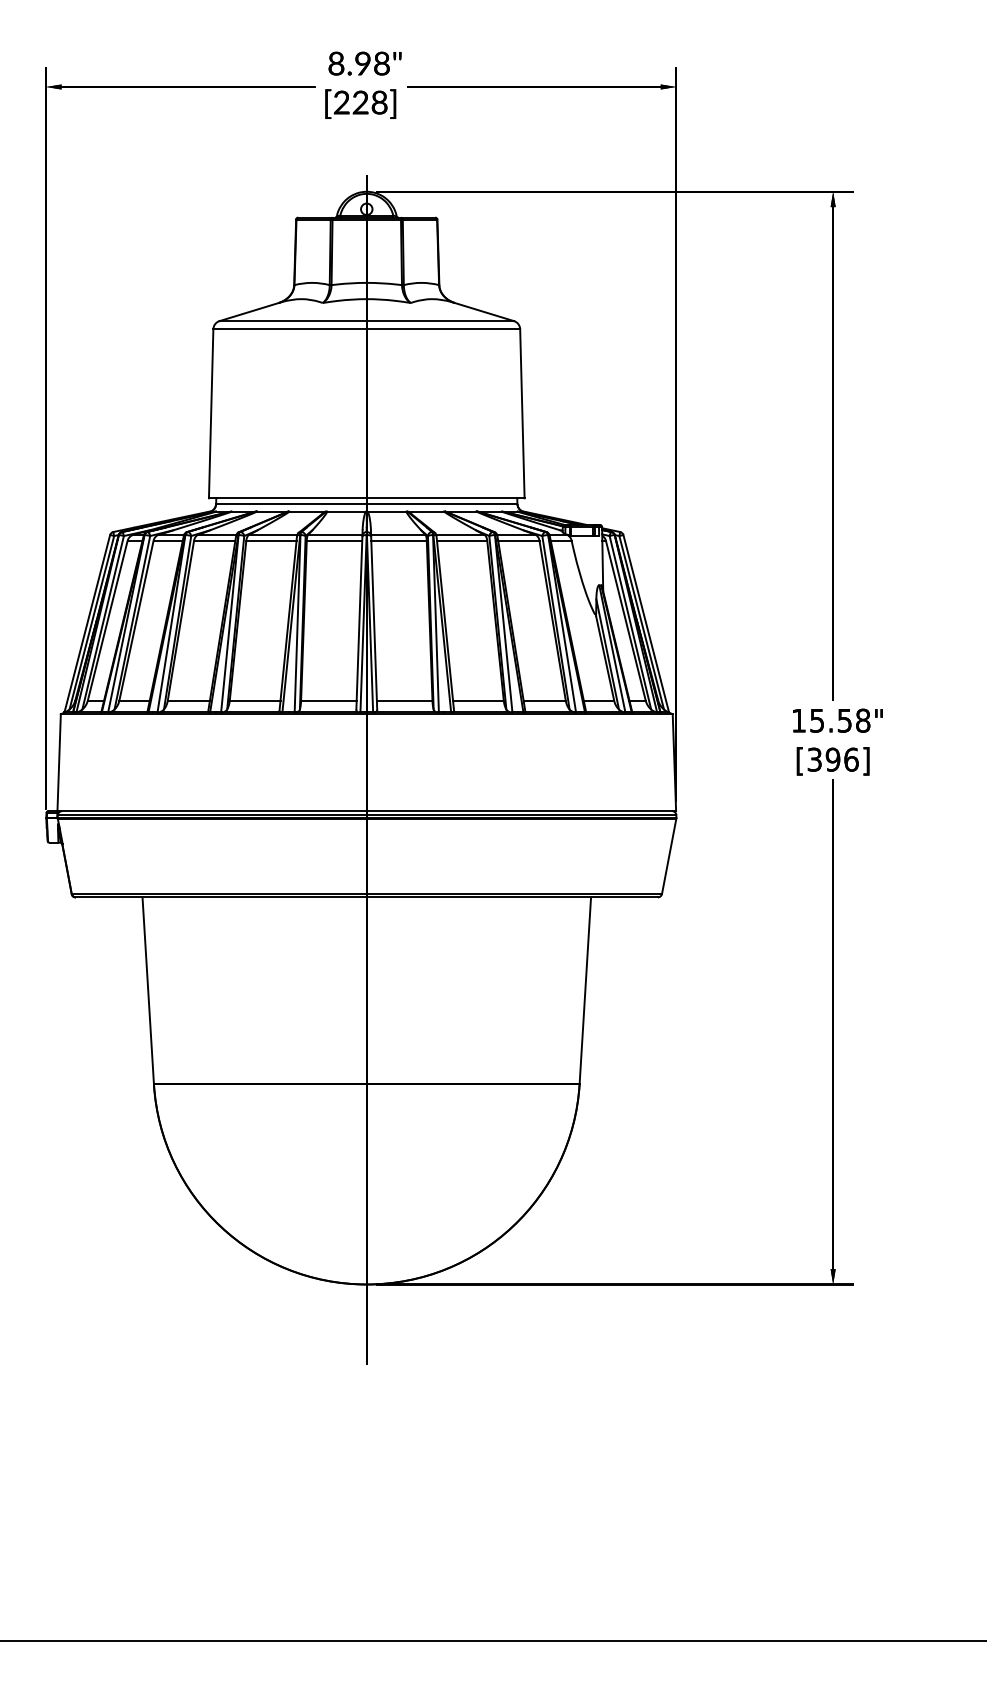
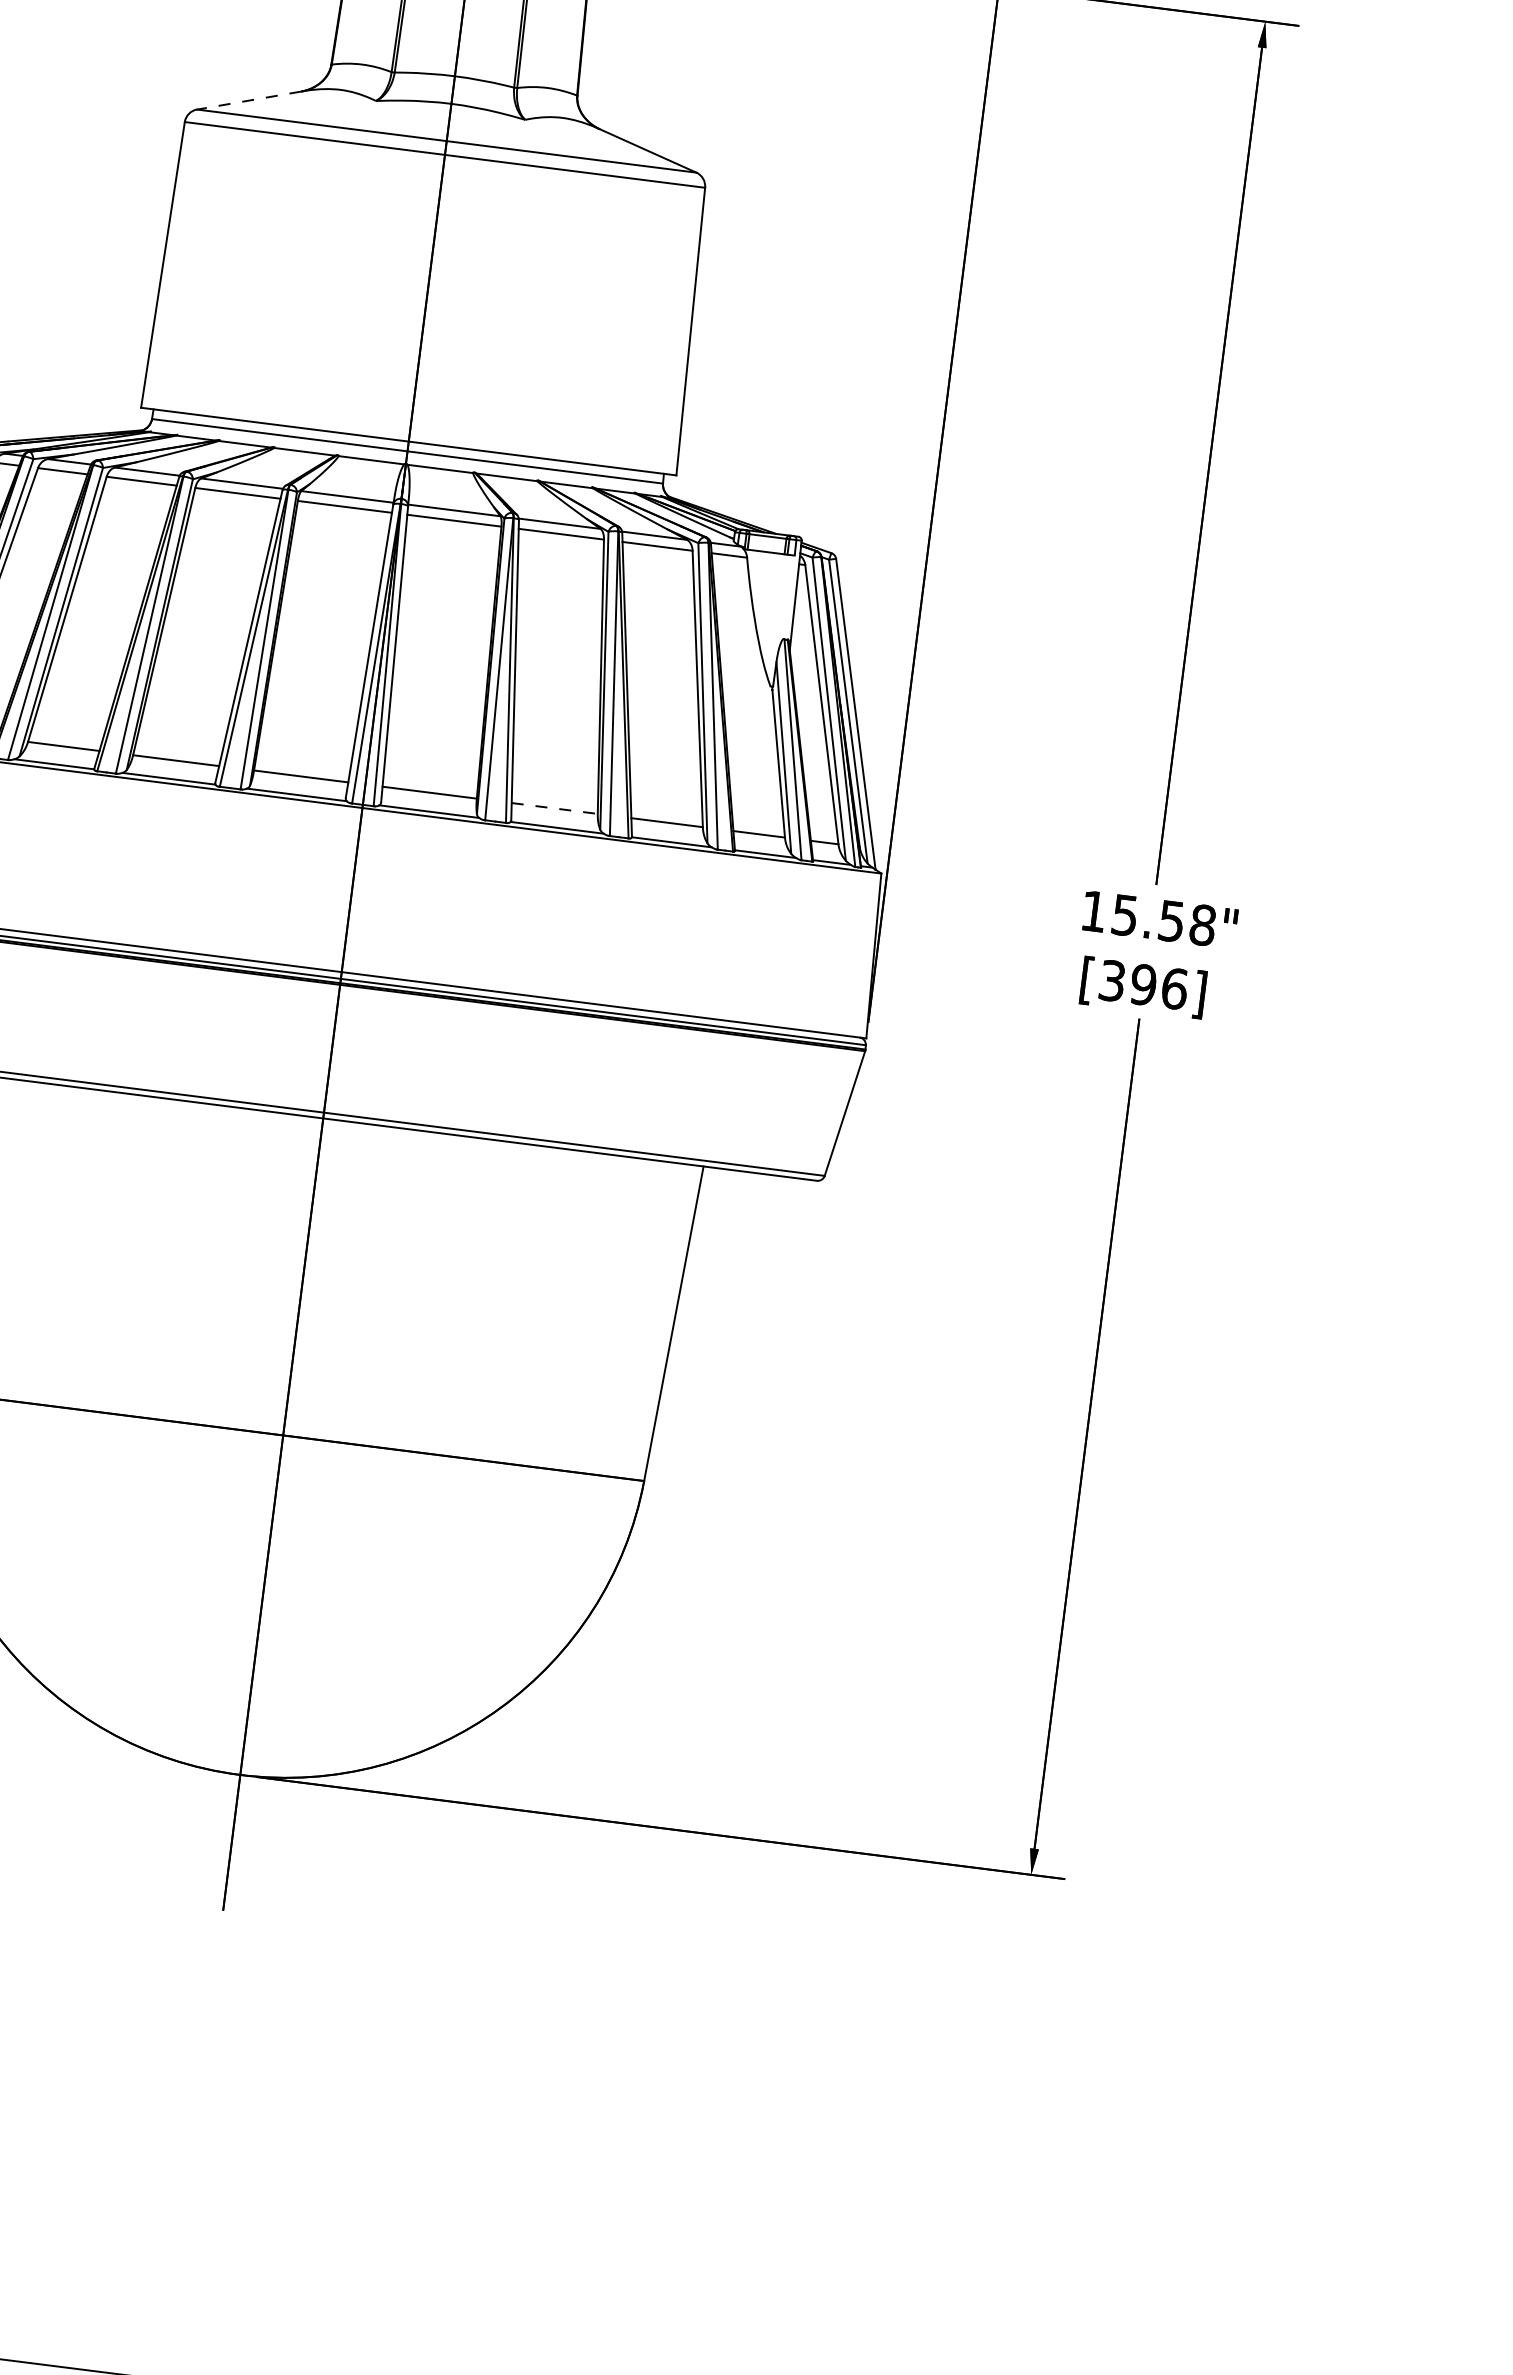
line: (249, 312) -> (249, 101), solid -> dashed
line: (478, 700) -> (554, 808), solid -> dashed

